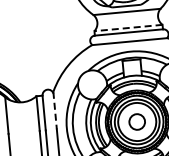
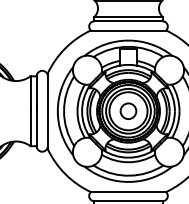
line: (128, 27) -> (128, 16), dashed -> solid
line: (54, 110) -> (47, 92), dashed -> solid

